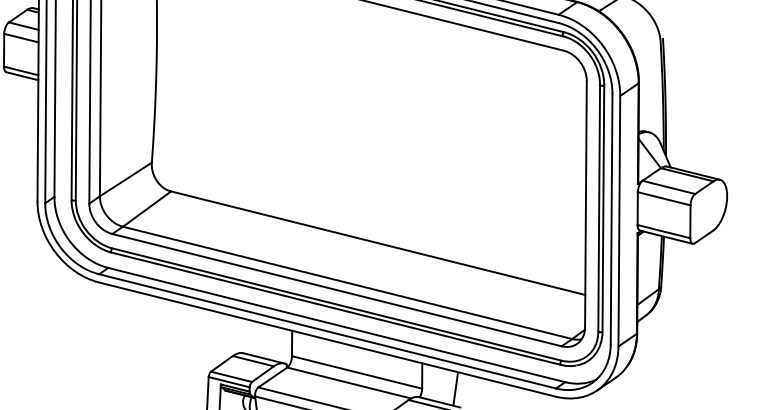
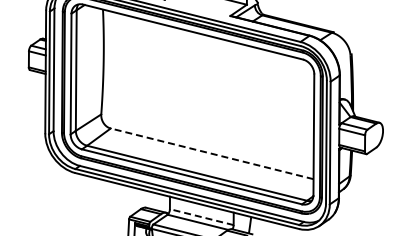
line: (378, 242) -> (212, 153), solid -> dashed
line: (356, 373) -> (201, 217), solid -> dashed

